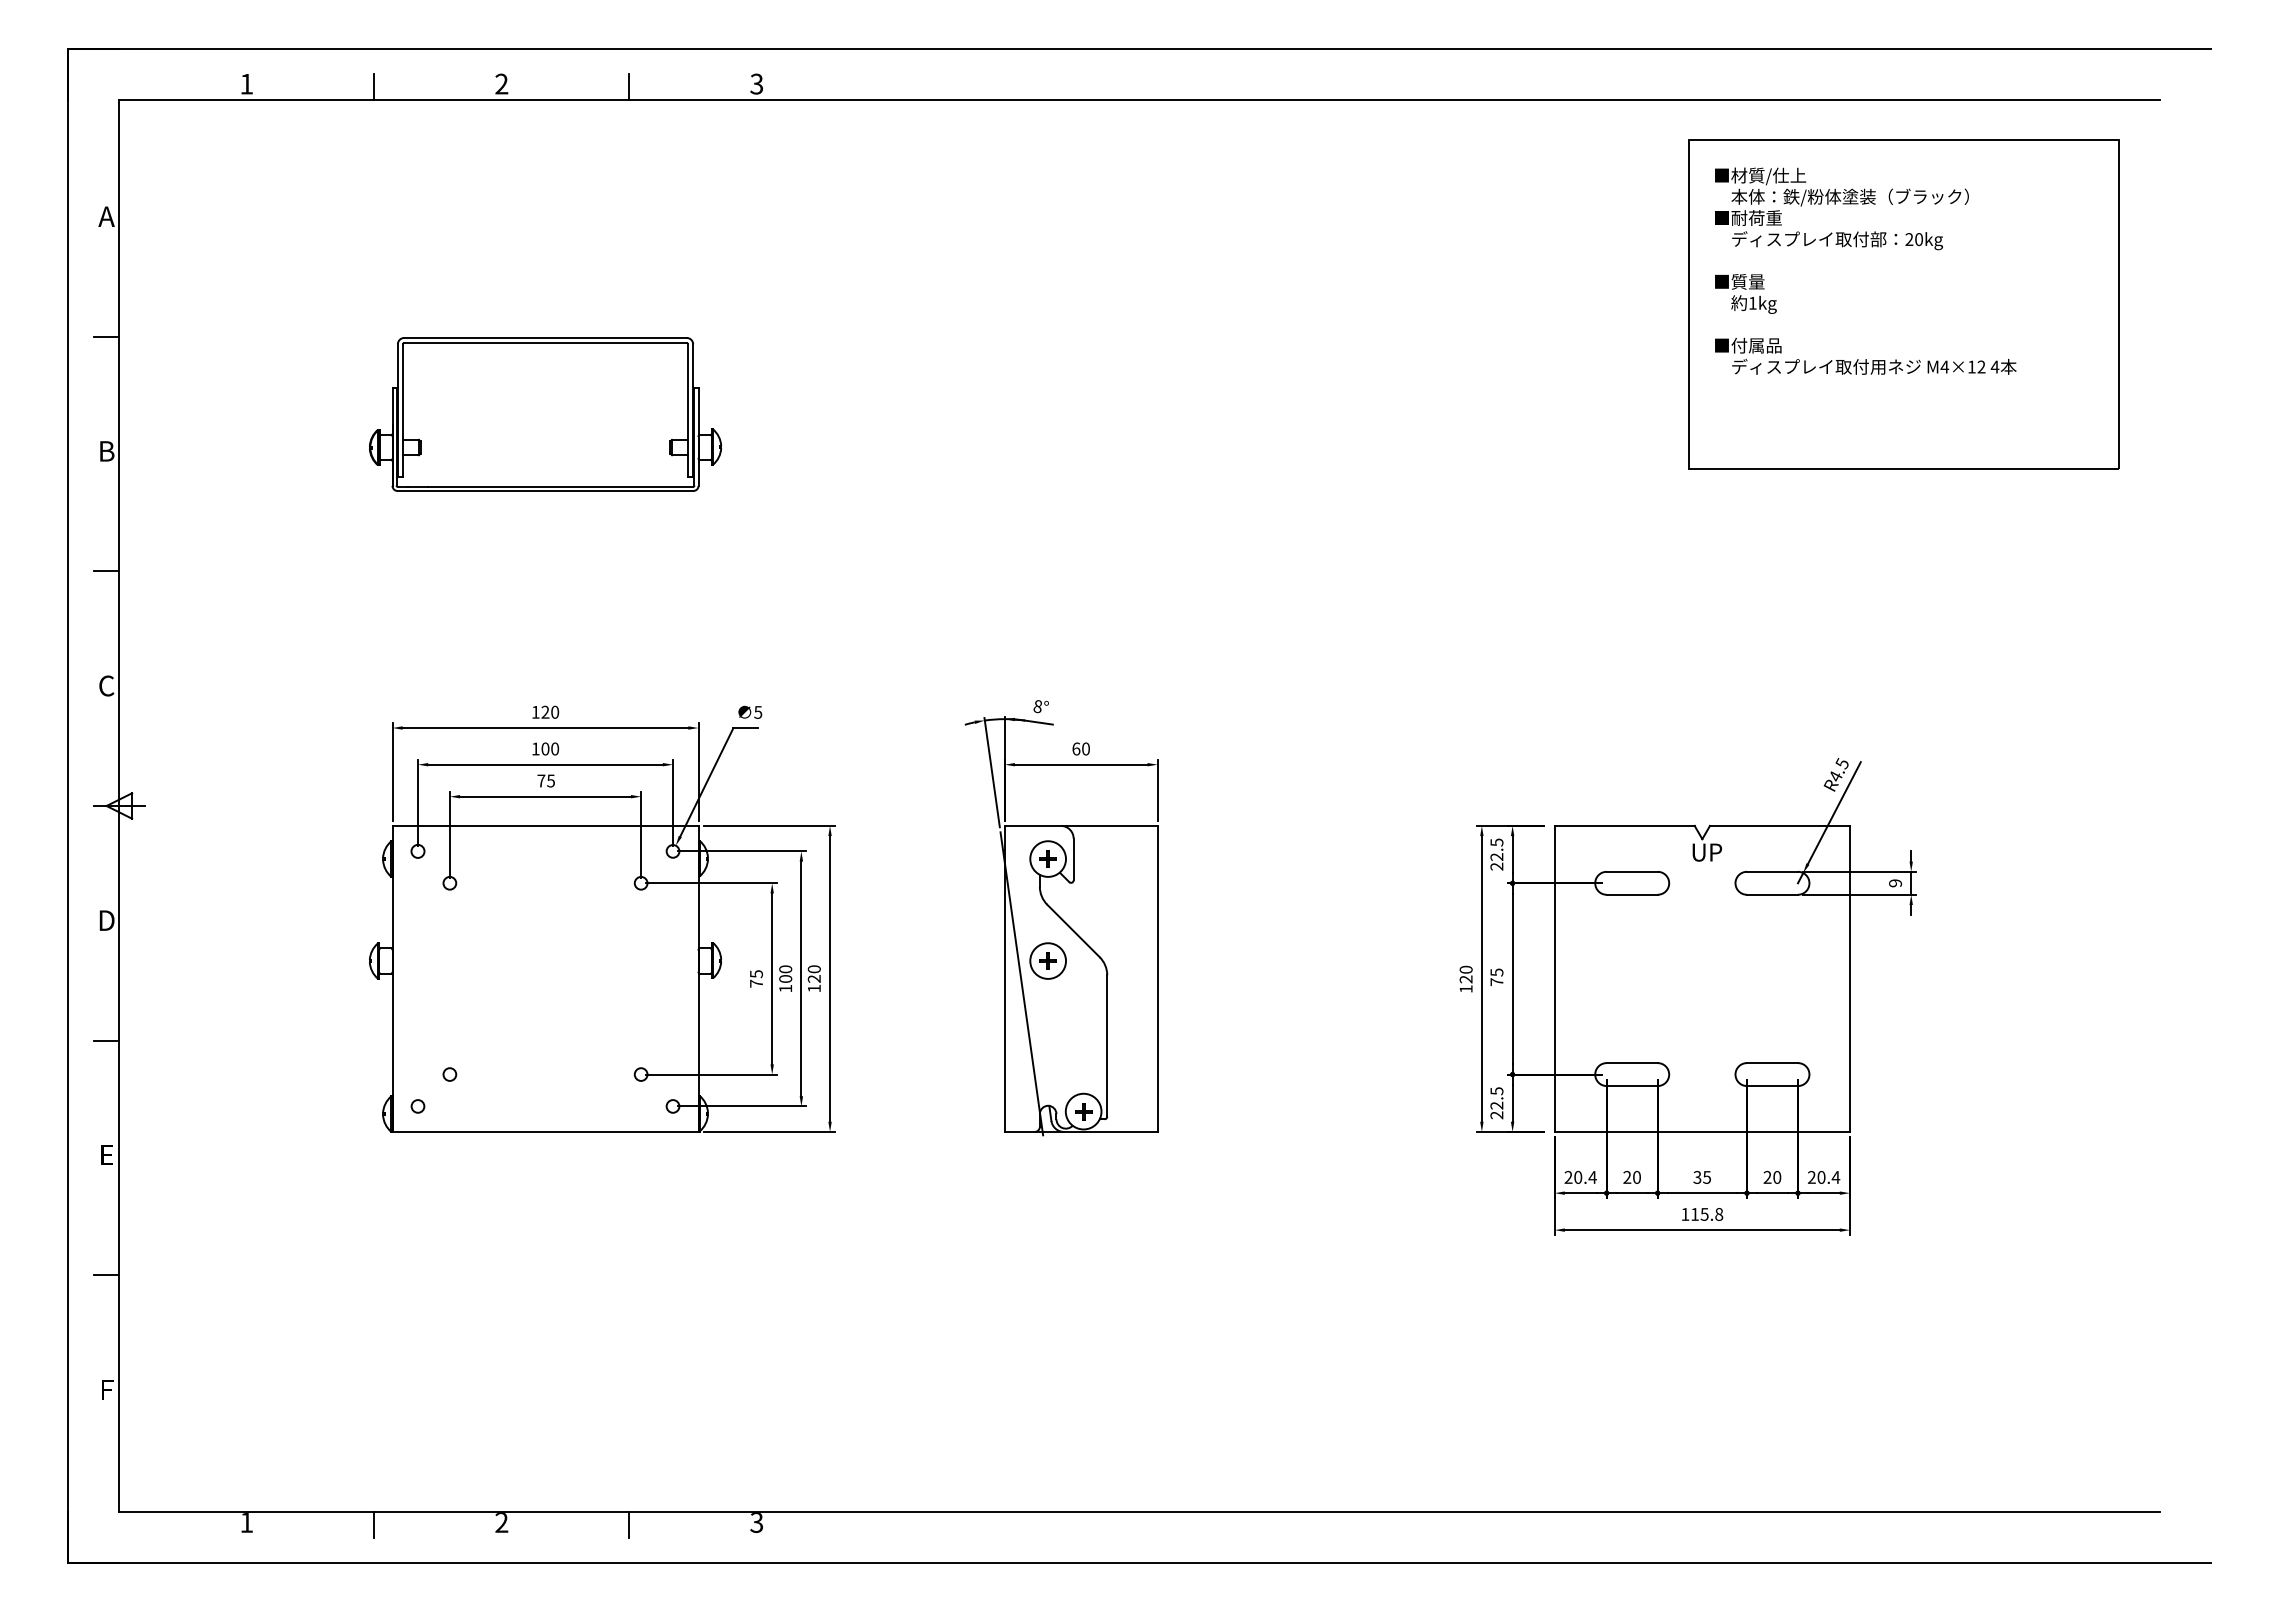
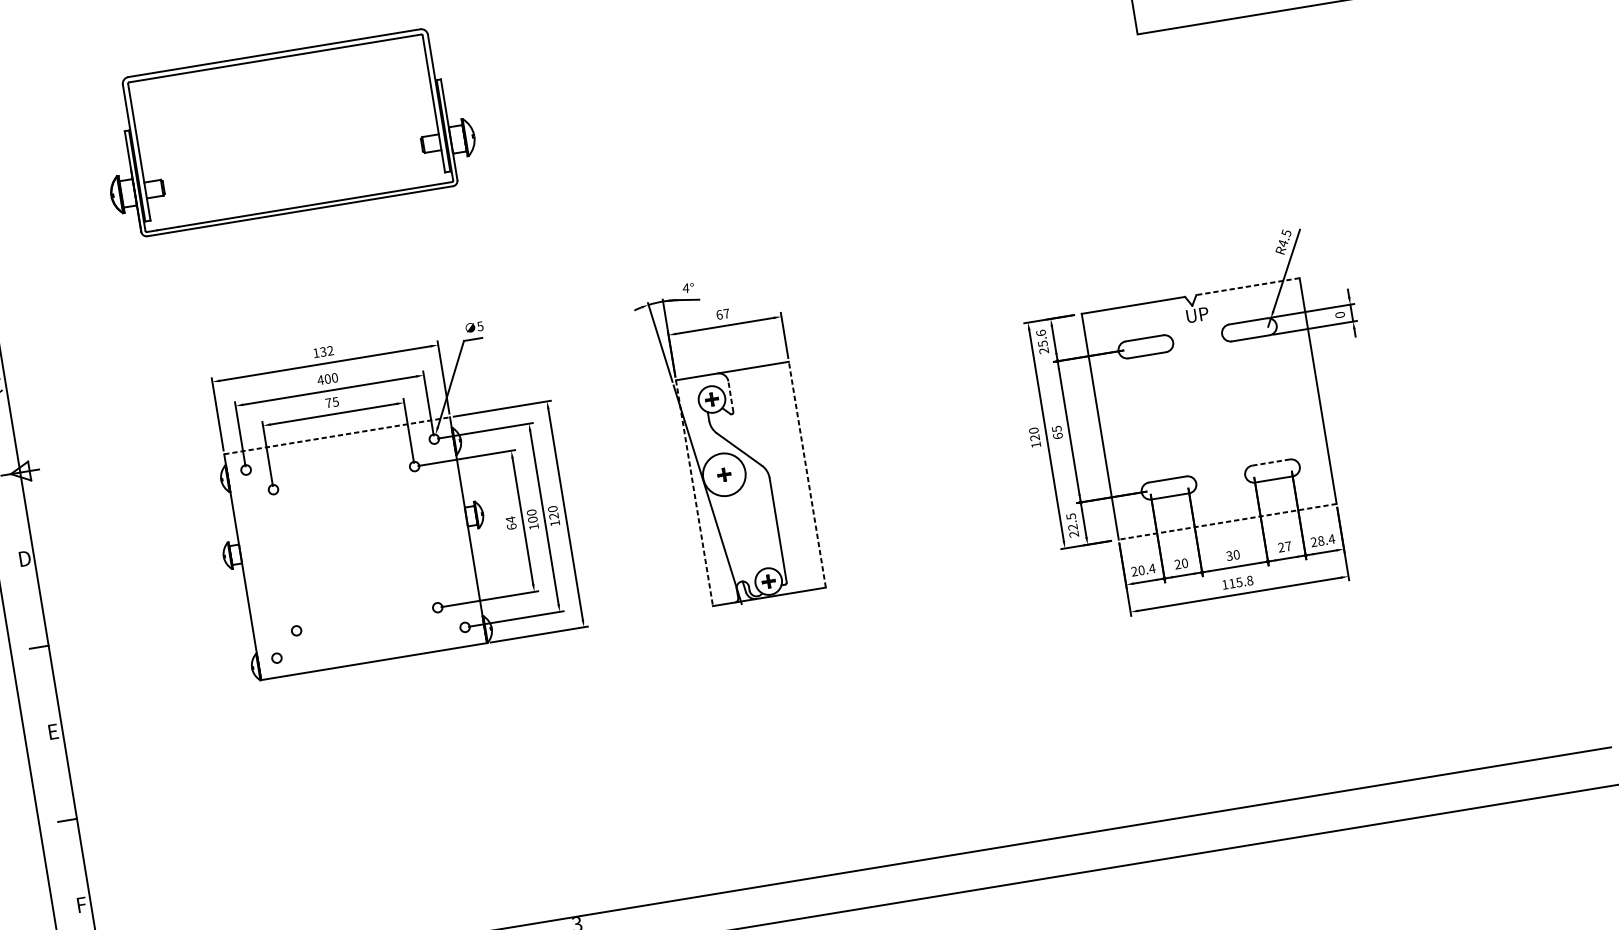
part: (545, 414) -> (287, 132), size x1.4
text: (1037, 706) -> (685, 288), 8° -> 4°
text: (550, 712) -> (327, 351), 120 -> 132
text: (535, 748) -> (320, 379), 100 -> 400
text: (1085, 748) -> (726, 313), 60 -> 67
line: (546, 825) -> (337, 435), solid -> dashed
line: (1779, 825) -> (1247, 286), solid -> dashed
text: (1496, 849) -> (1041, 338), 22.5 -> 25.6
line: (1073, 859) -> (730, 396), solid -> dashed
text: (1895, 883) -> (1340, 315), 9 -> 0
circle: (1048, 960) -> (724, 474), size x1.6
text: (756, 978) -> (511, 522), 75 -> 64
line: (1157, 978) -> (807, 474), solid -> dashed
line: (1004, 979) -> (694, 493), solid -> dashed
text: (1496, 982) -> (1057, 436), 75 -> 65
line: (1772, 1063) -> (1271, 462), solid -> dashed
line: (1702, 1131) -> (1227, 521), solid -> dashed
text: (1707, 1177) -> (1237, 554), 35 -> 30
text: (1777, 1177) -> (1288, 546), 20 -> 27
text: (1821, 1177) -> (1321, 541), 20.4 -> 28.4

